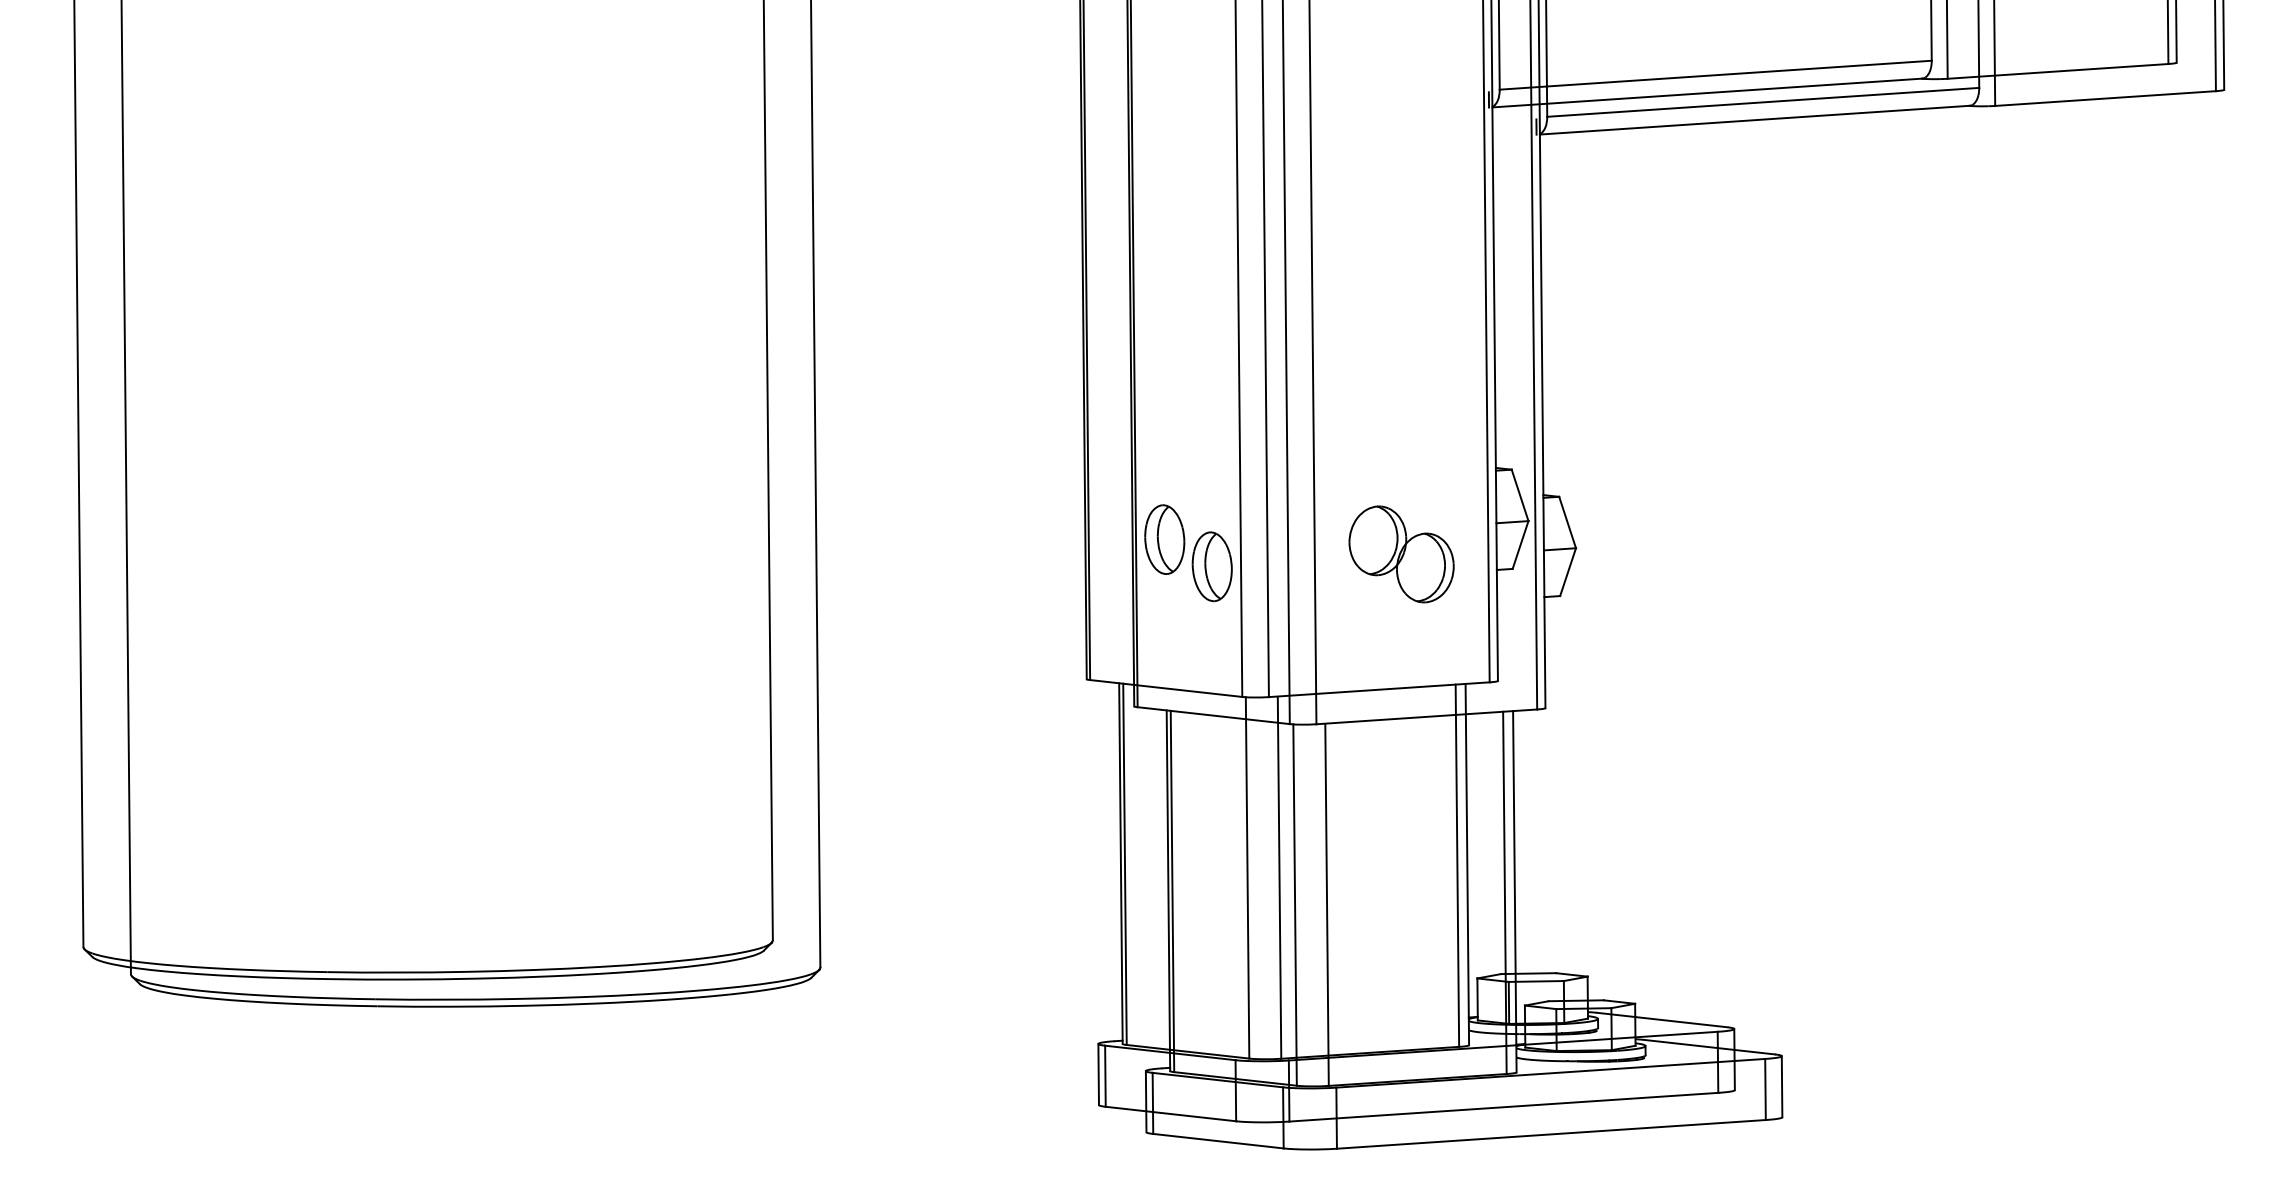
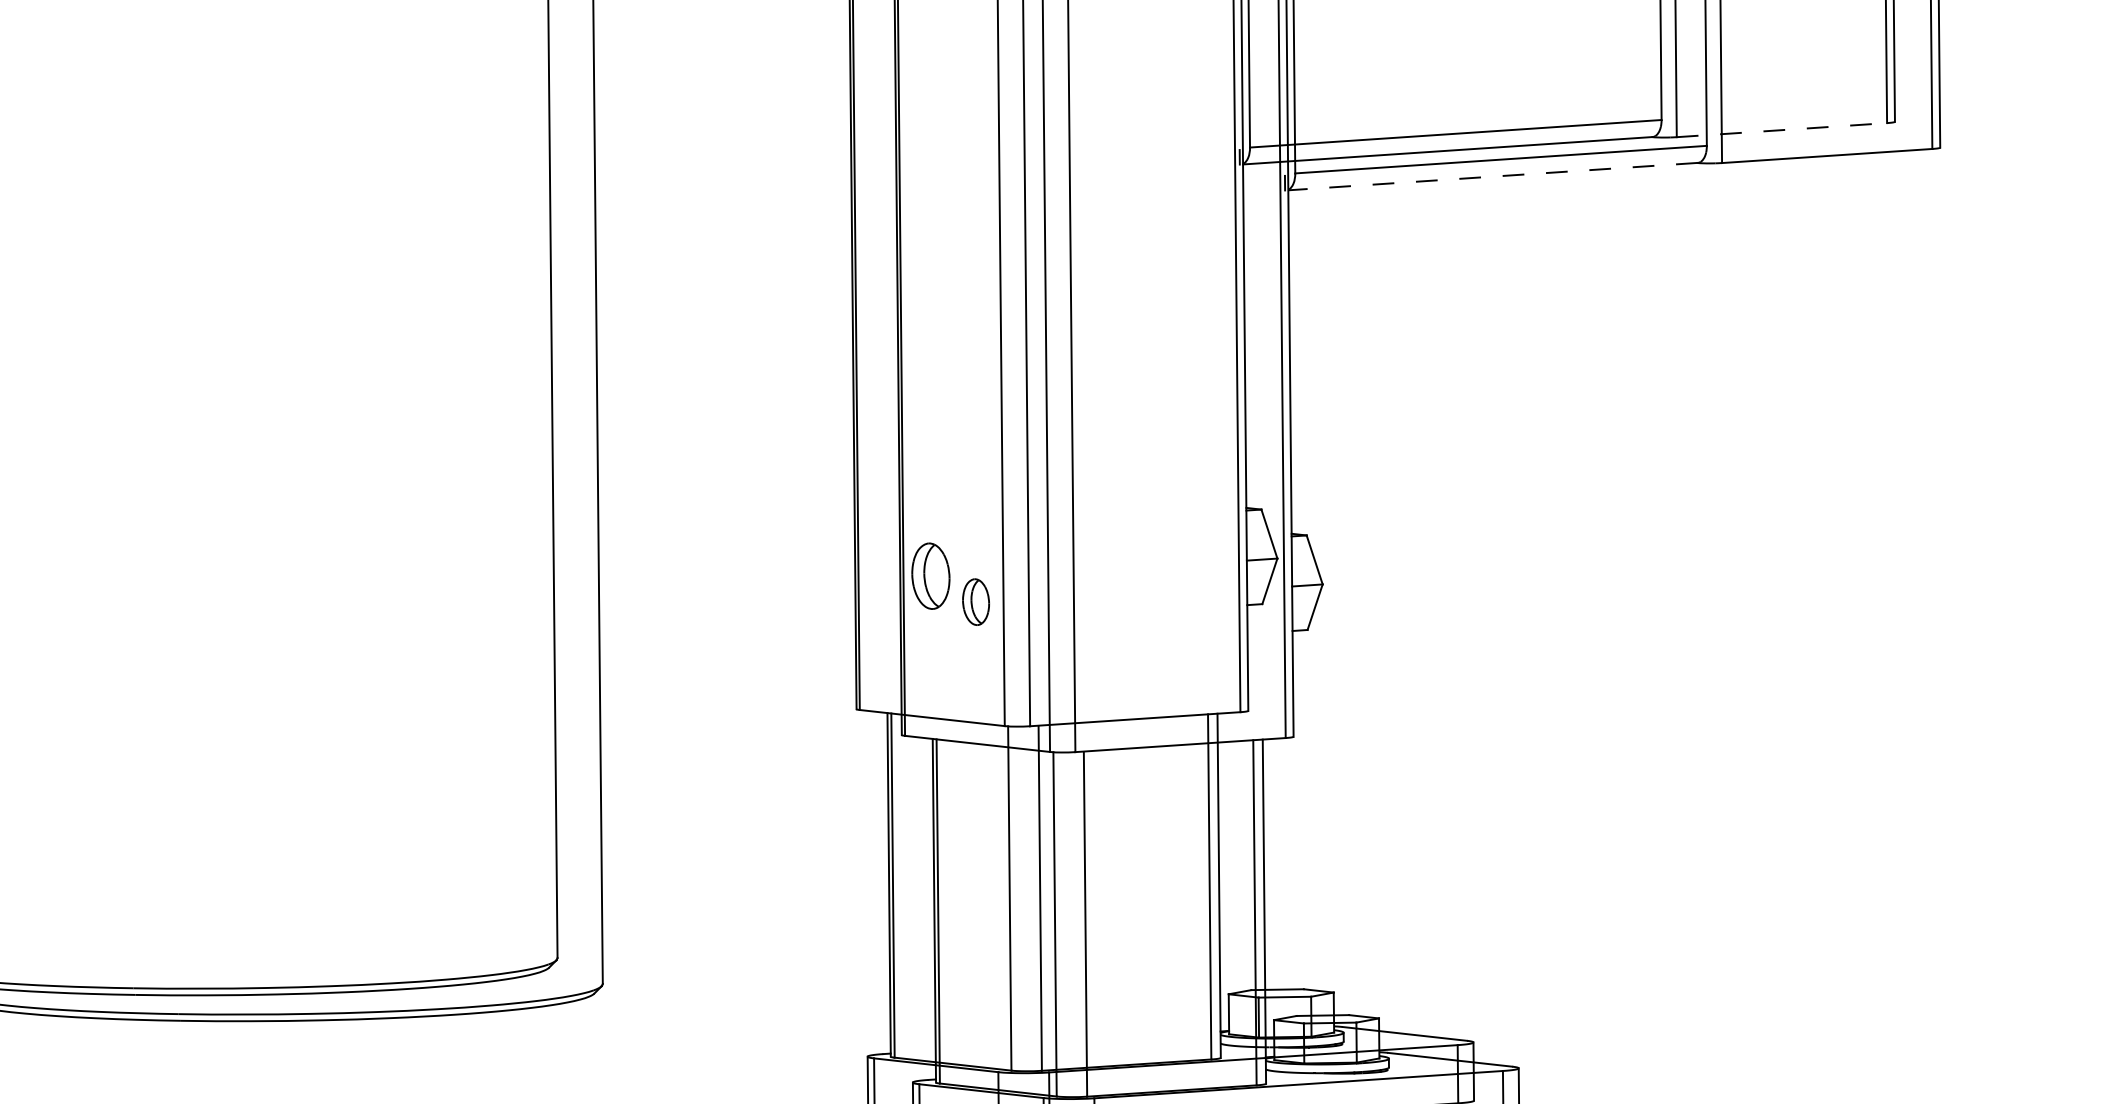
line: (2058, 71) -> (1782, 130), solid -> dashed
line: (1754, 120) -> (1492, 176), solid -> dashed
part: (1401, 554) -> (1156, 590), removed
part: (1211, 566) -> (975, 601), size x0.7

